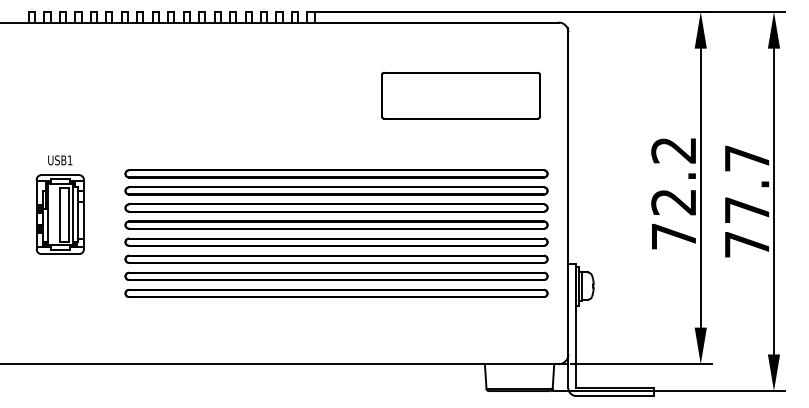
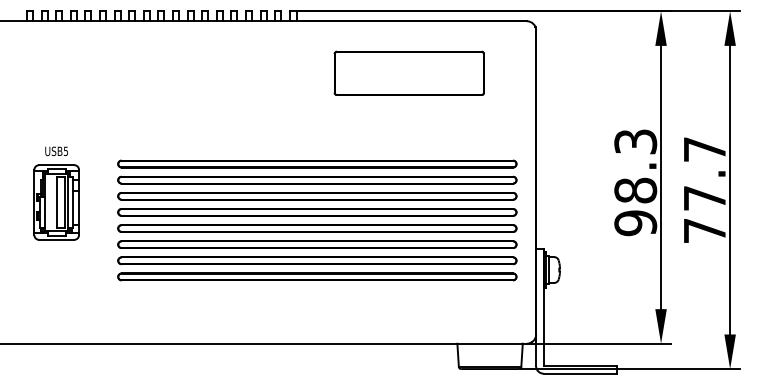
part: (460, 95) -> (408, 73), moved
text: (69, 160) -> (65, 151), USB1 -> USB5
text: (673, 193) -> (635, 182), 72.2 -> 98.3

